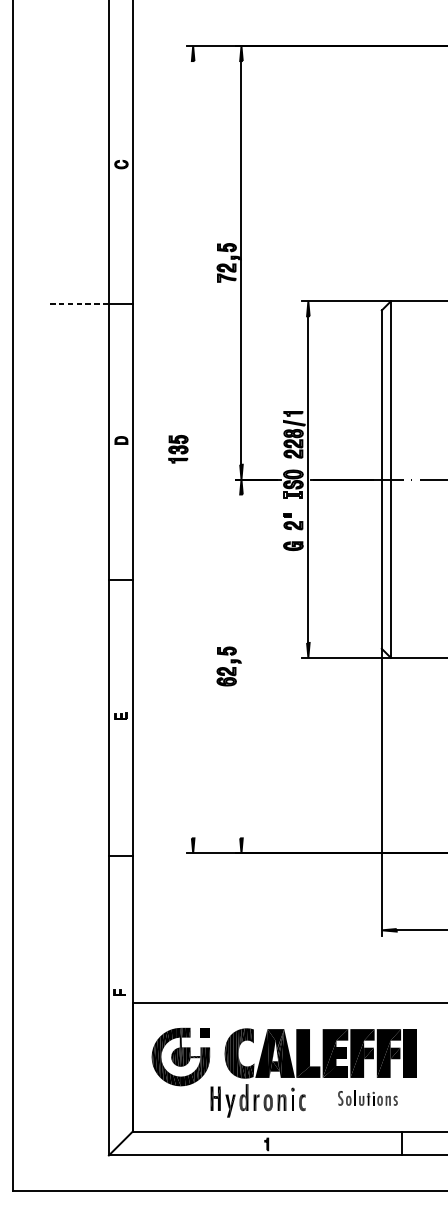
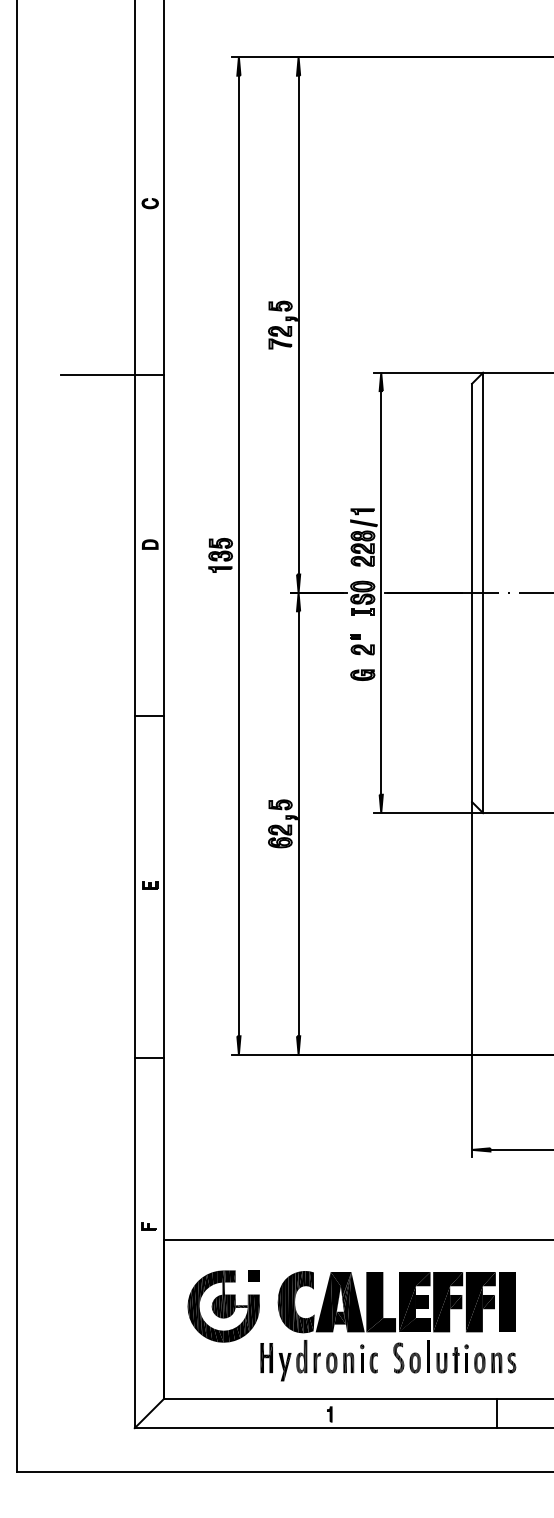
line: (78, 303) -> (97, 375), dashed -> solid
line: (192, 449) -> (238, 555), added
line: (241, 666) -> (298, 823), added
part: (367, 1097) -> (454, 1356), size x1.67

